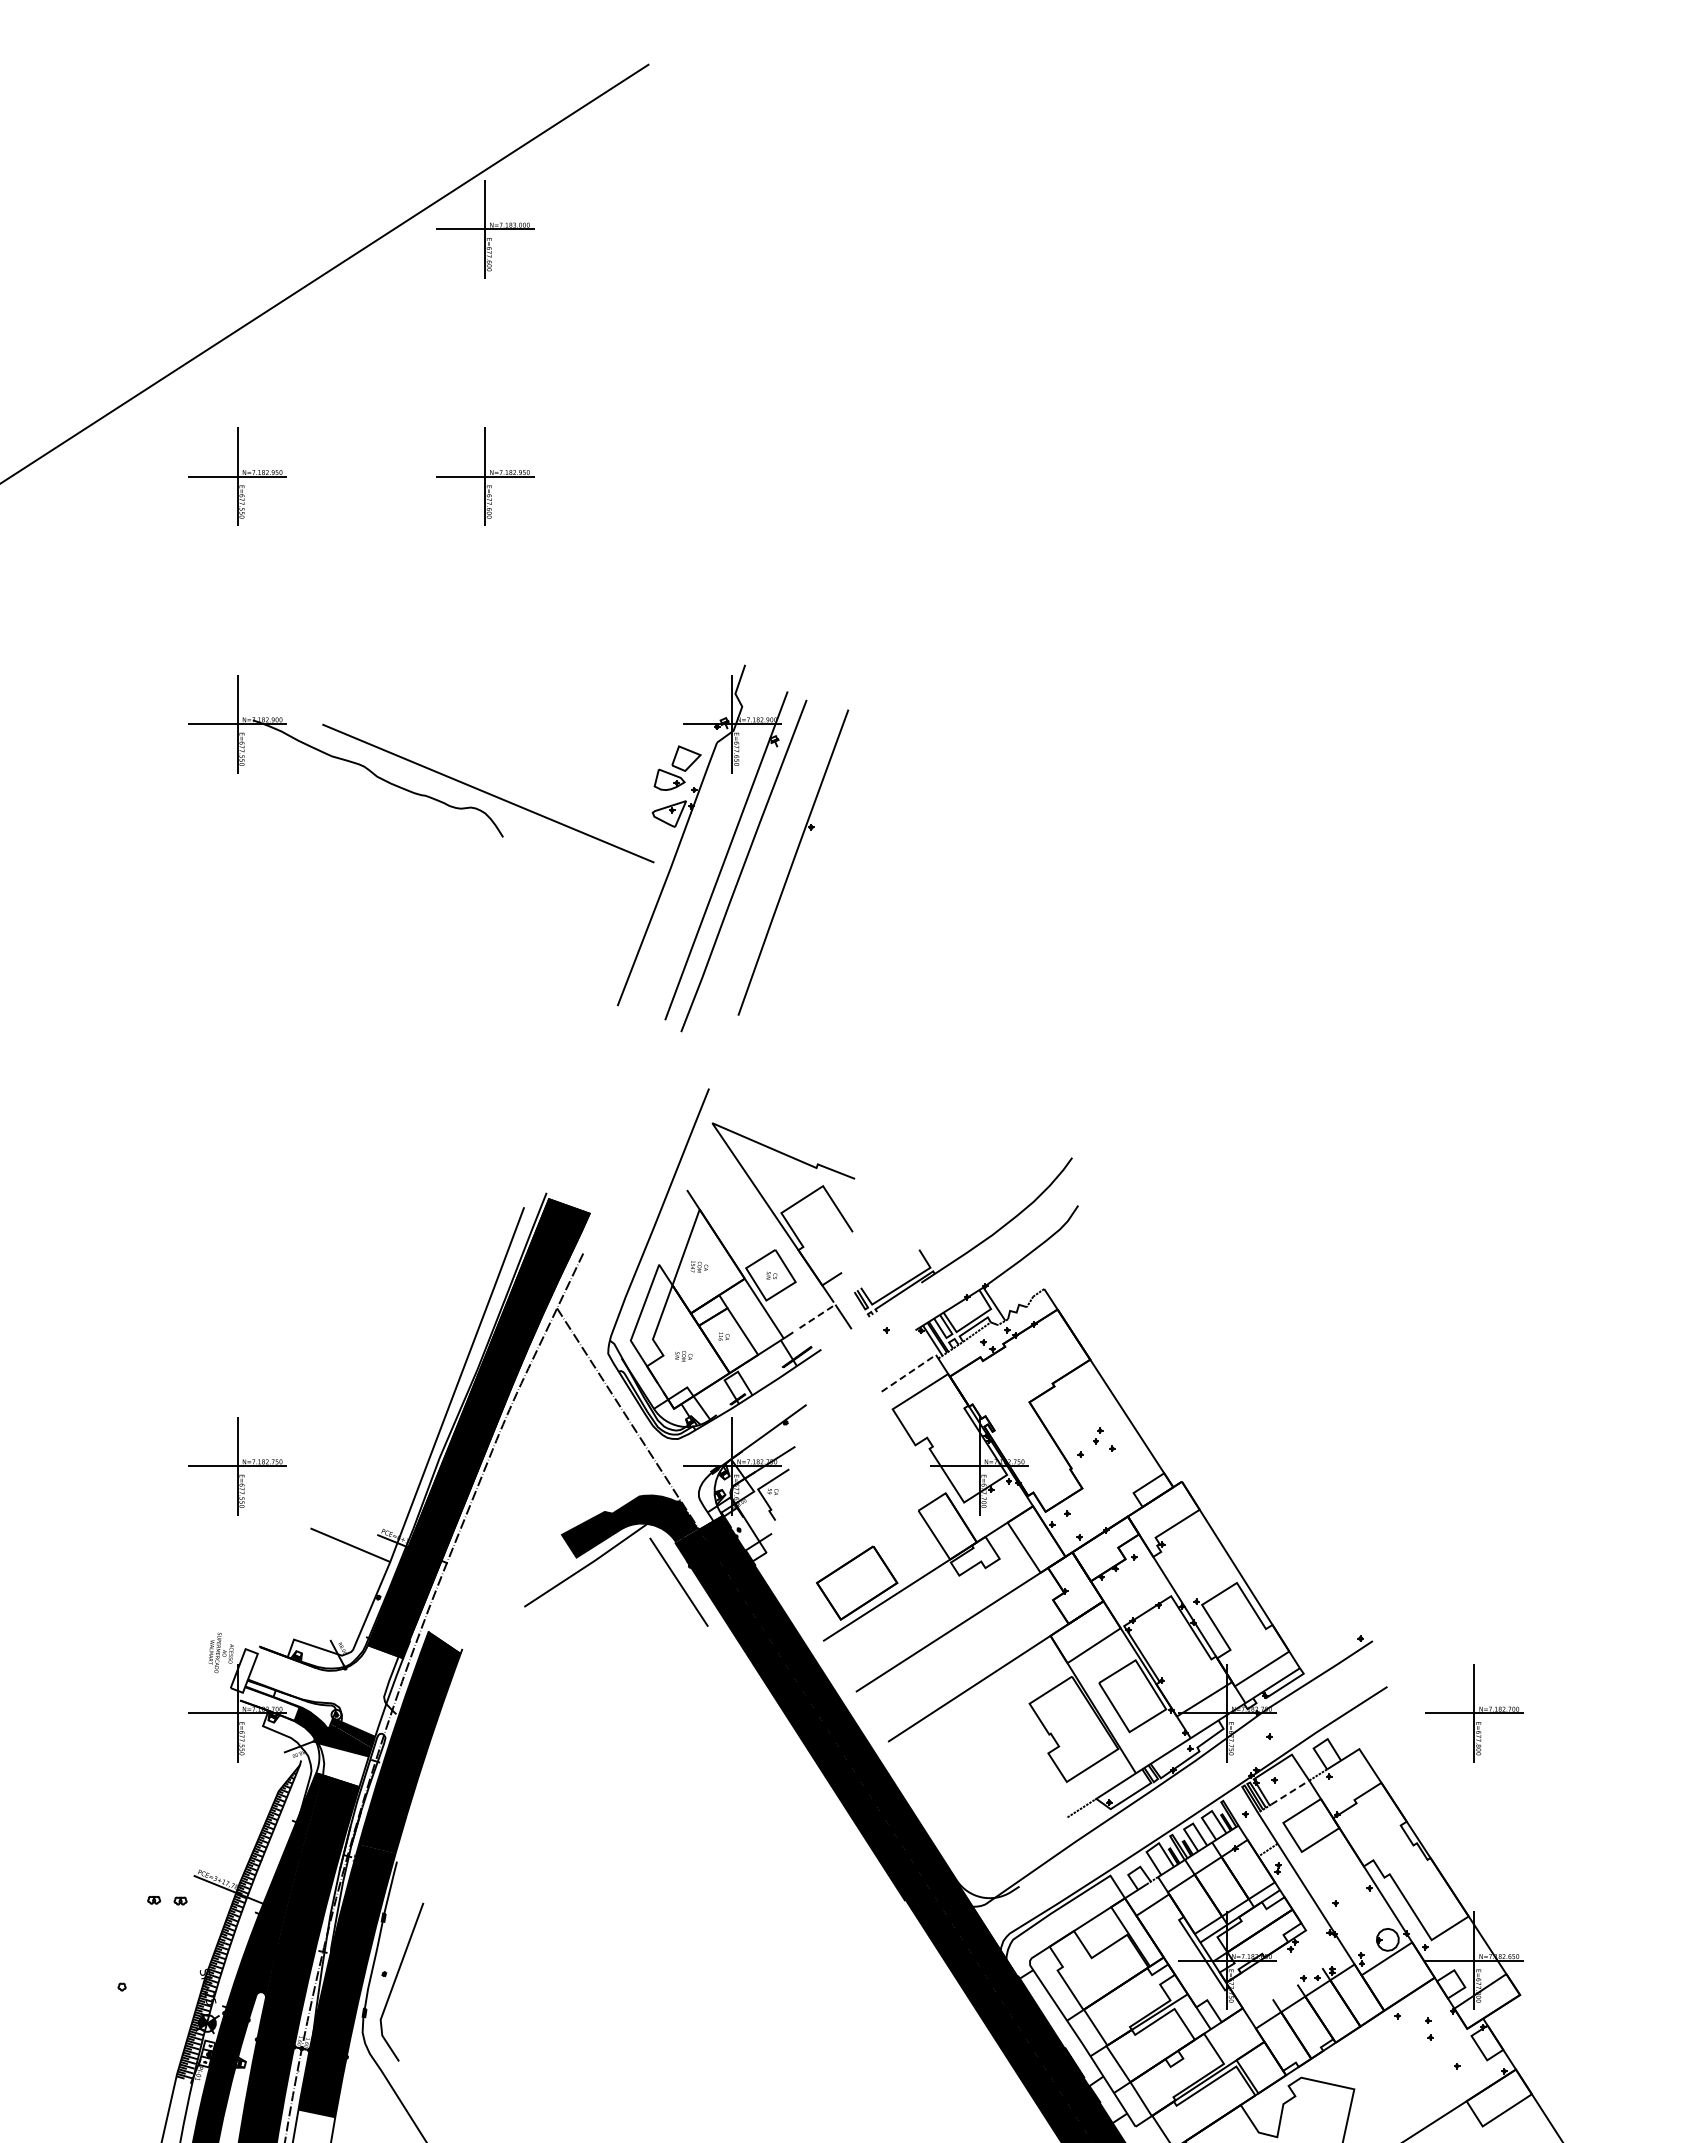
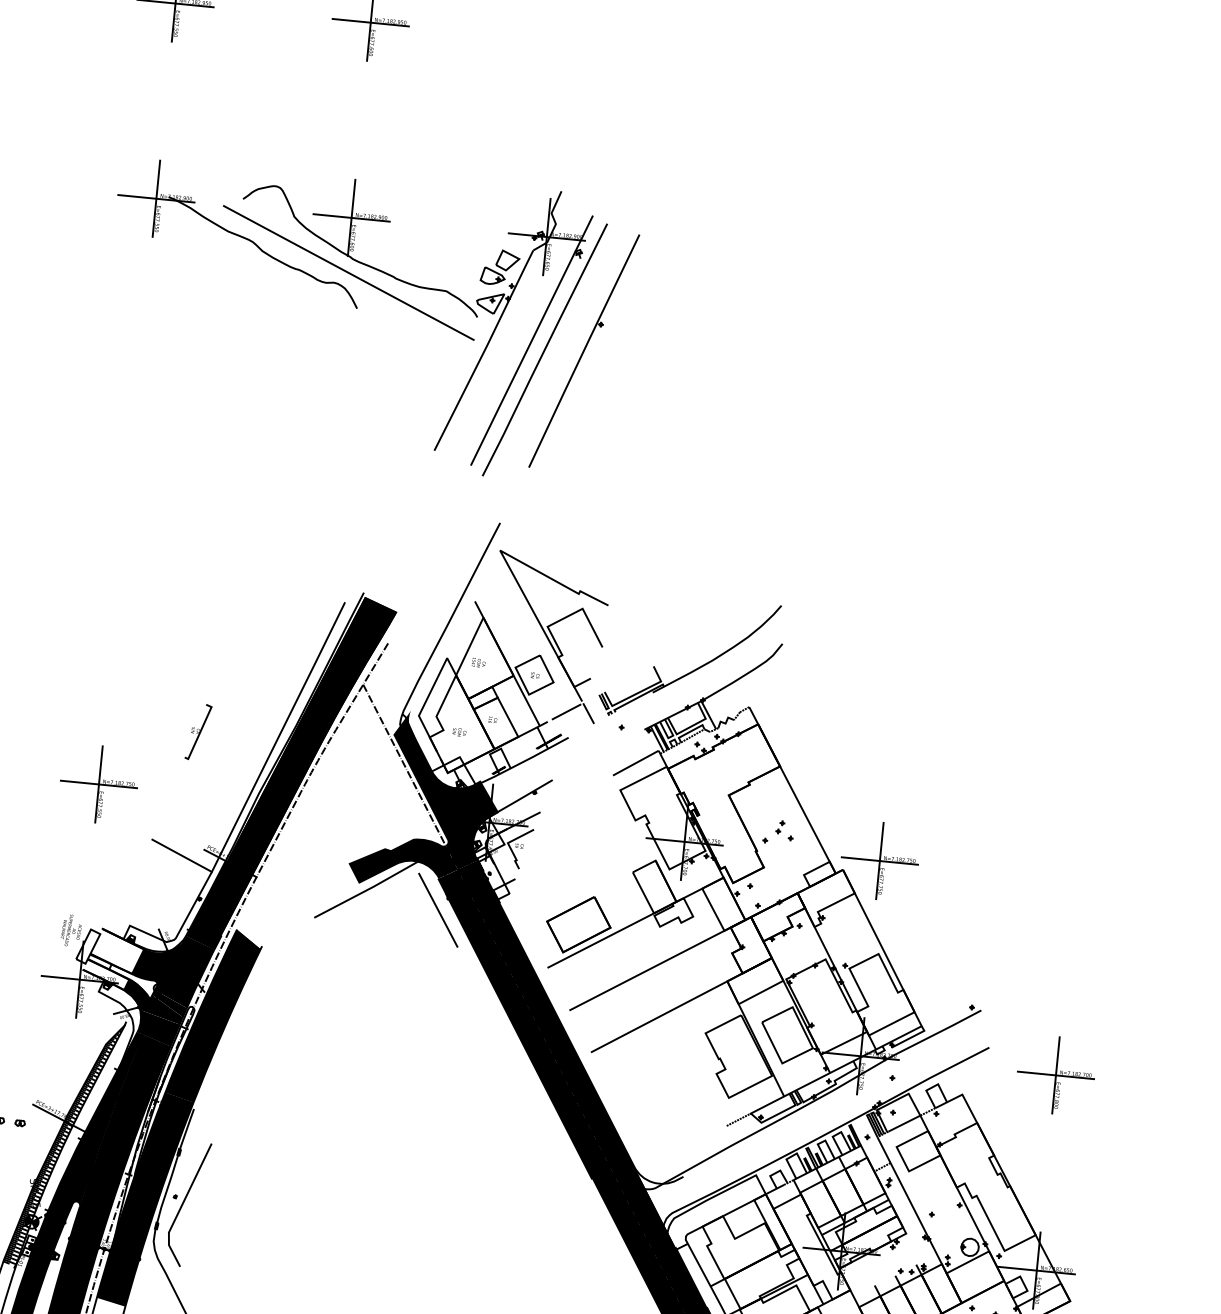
part: (491, 752) -> (354, 240), added
line: (815, 1317) -> (566, 711), dashed -> solid
line: (908, 1373) -> (635, 763), dashed -> solid
part: (356, 1388) -> (198, 732), added
fill: (671, 1431) -> (444, 790), added
part: (1227, 1466) -> (880, 861), added
fill: (351, 1690) -> (171, 970), added
fill: (342, 1764) -> (158, 1028), added
line: (1290, 1792) -> (904, 1123), dashed -> solid

